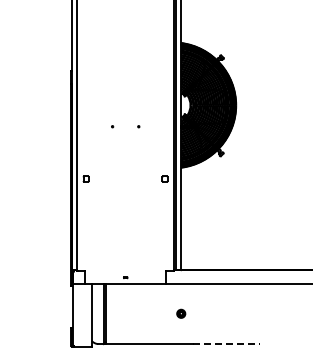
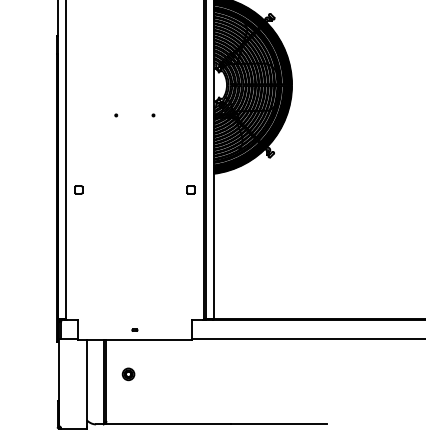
part: (181, 313) -> (128, 373), moved
line: (226, 344) -> (278, 425), dashed -> solid

